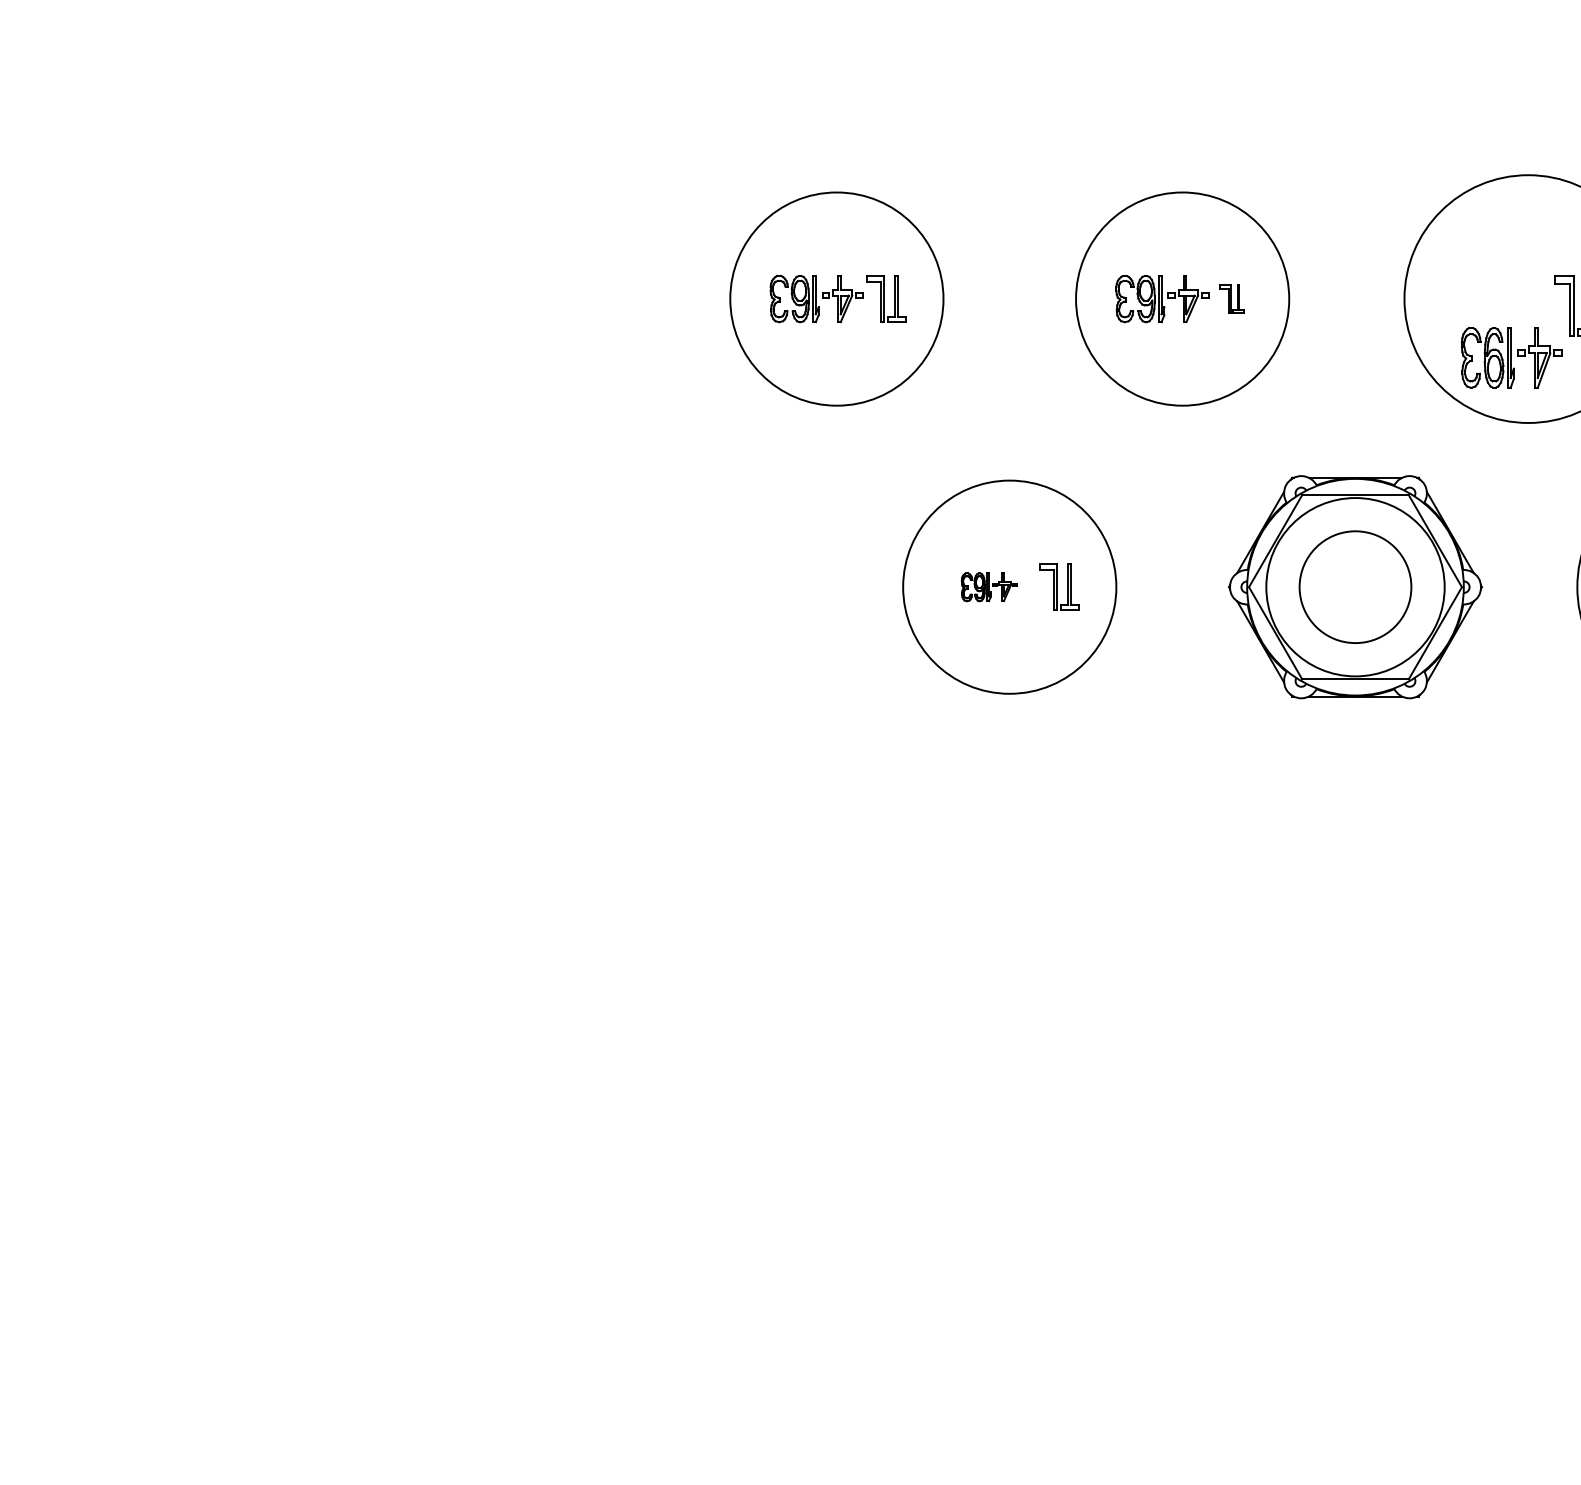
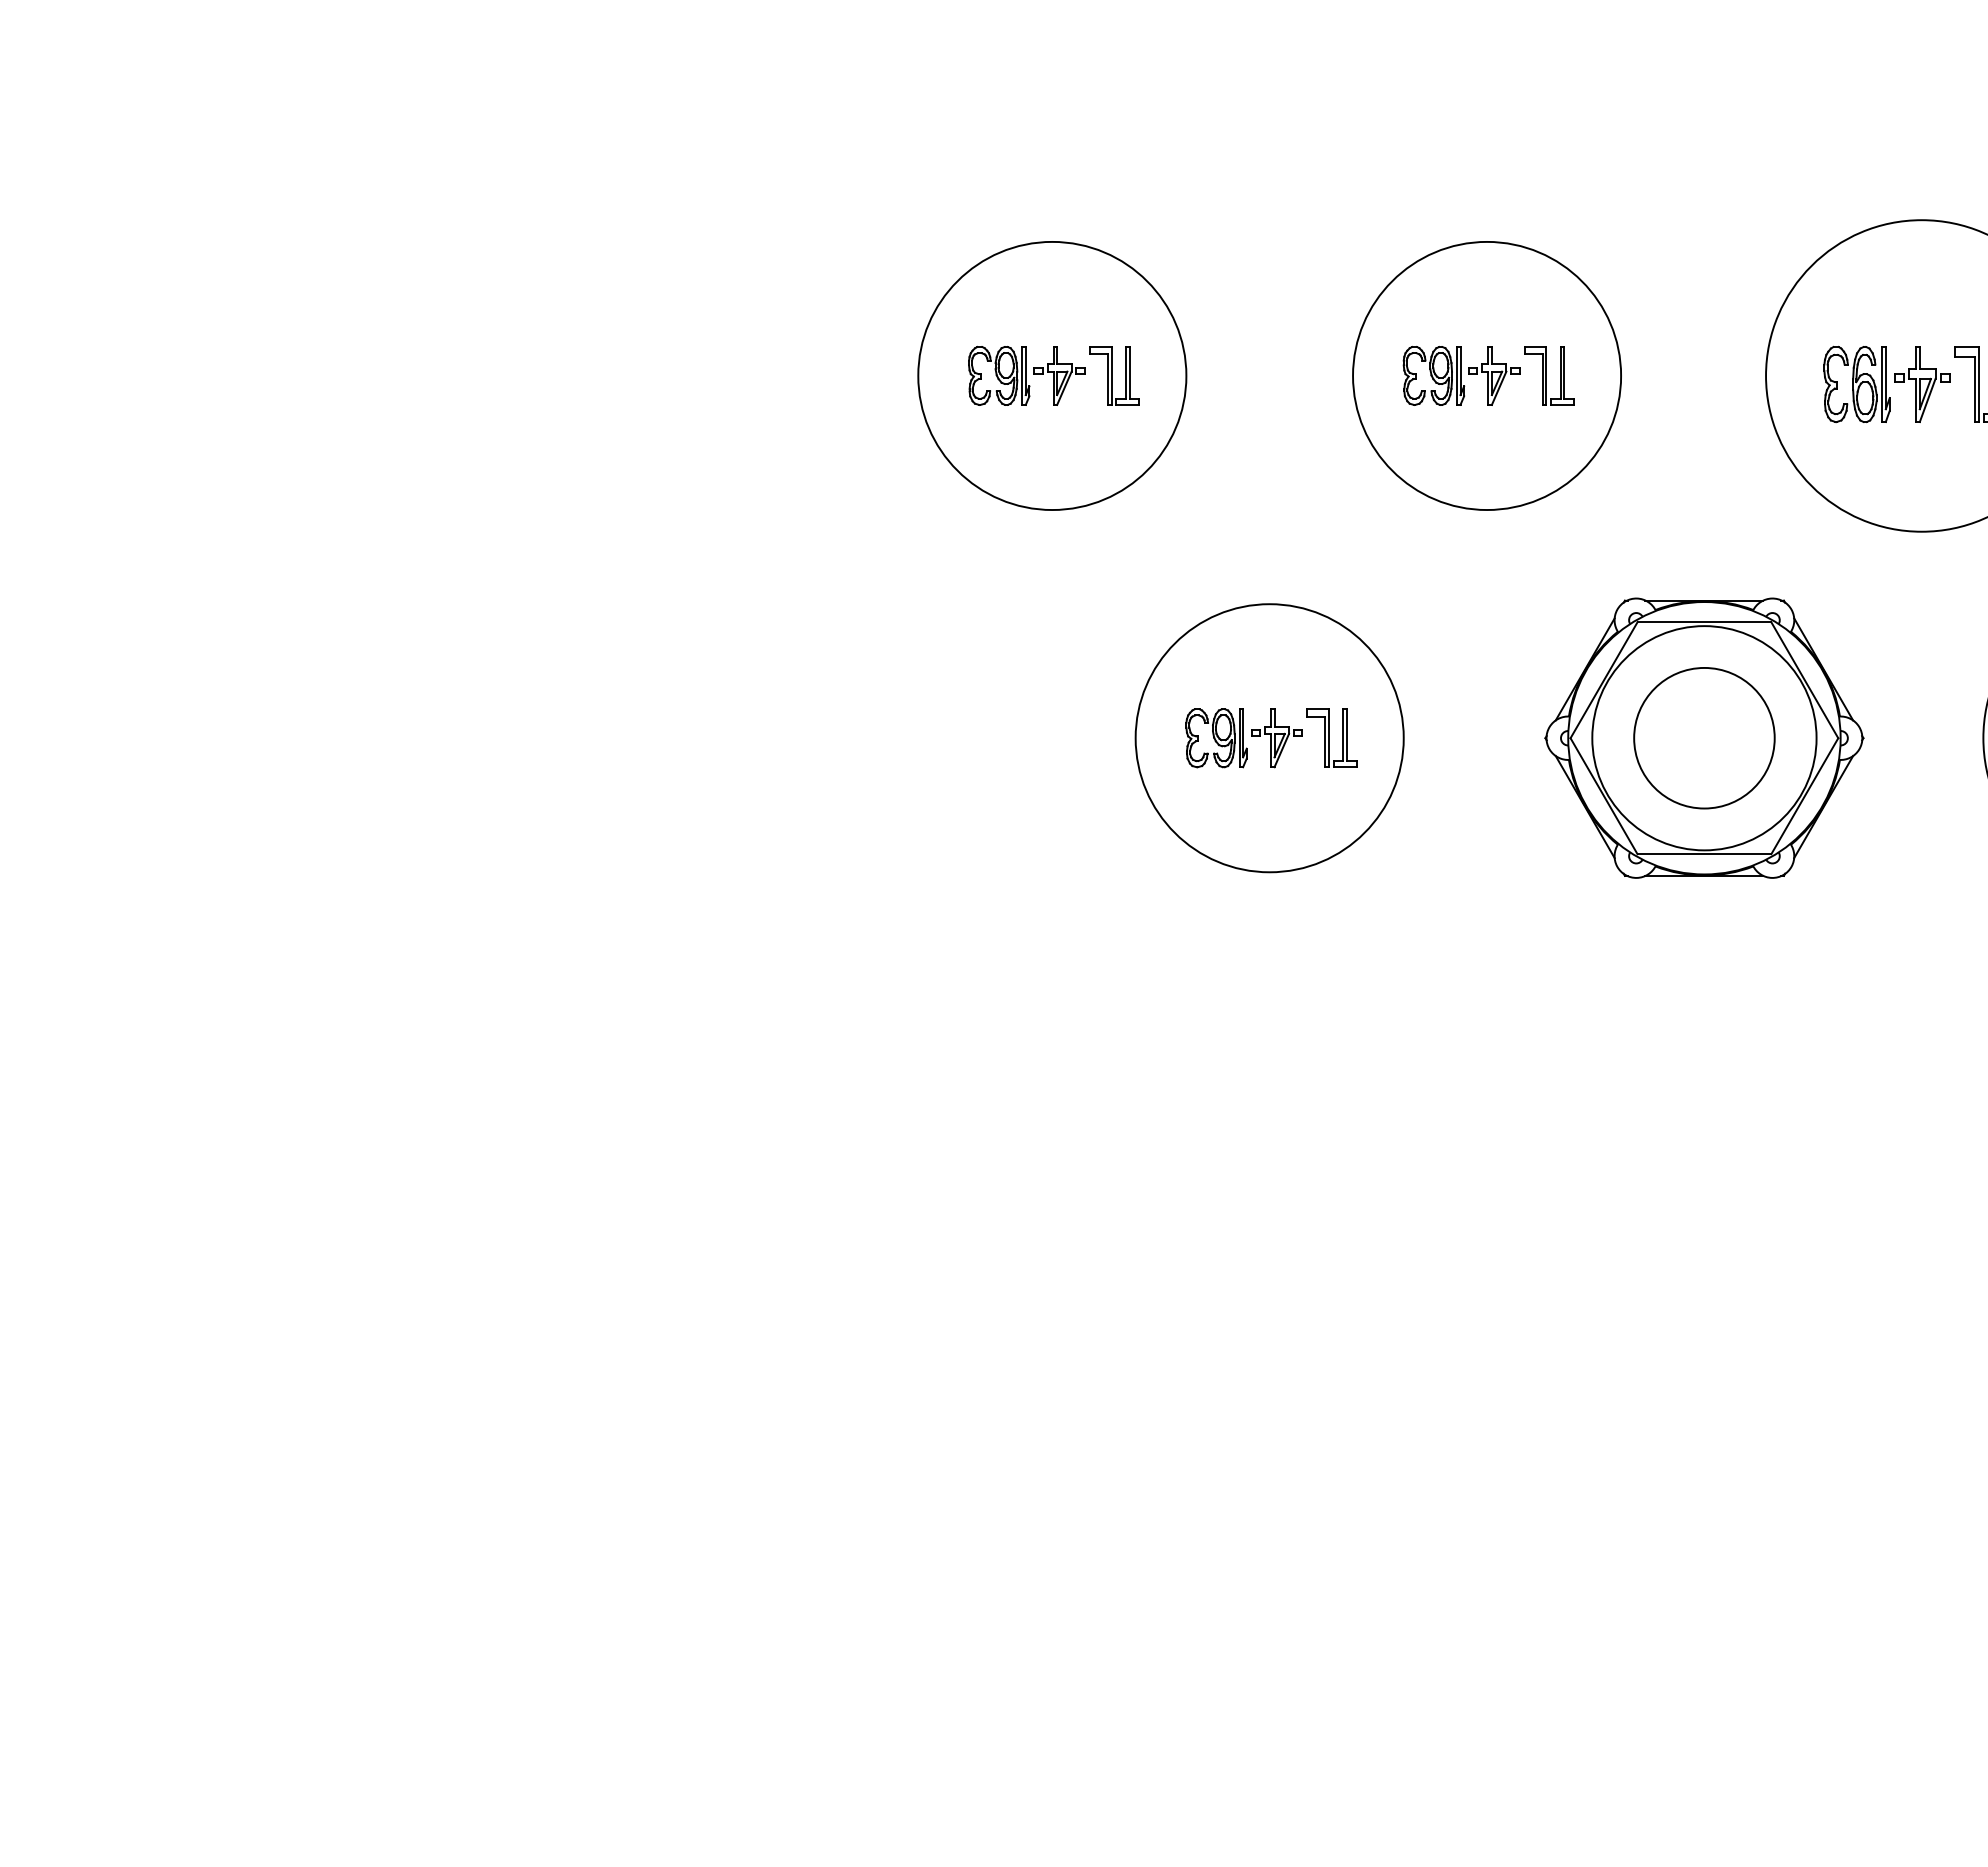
part: (1231, 298) -> (1548, 375), size x1.67
part: (1511, 357) -> (1886, 384), moved
part: (989, 587) -> (1244, 738), size x1.67

